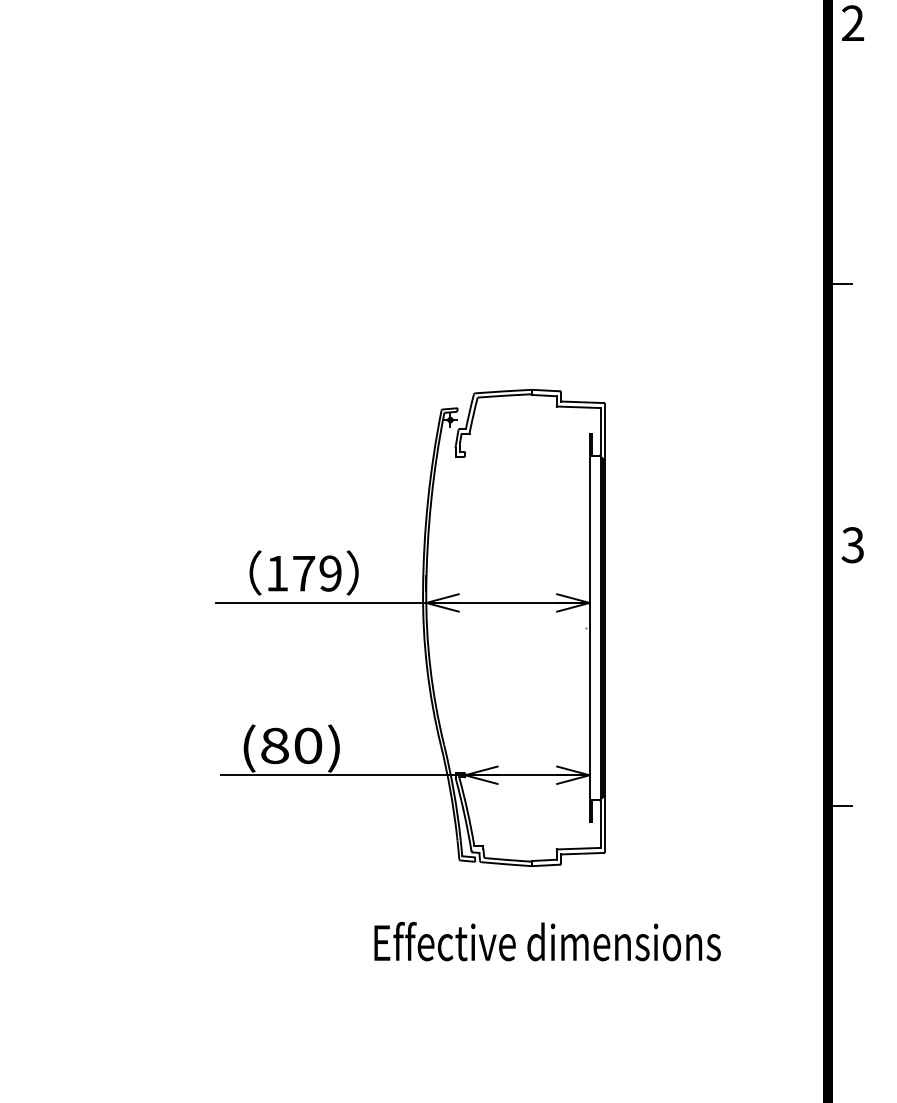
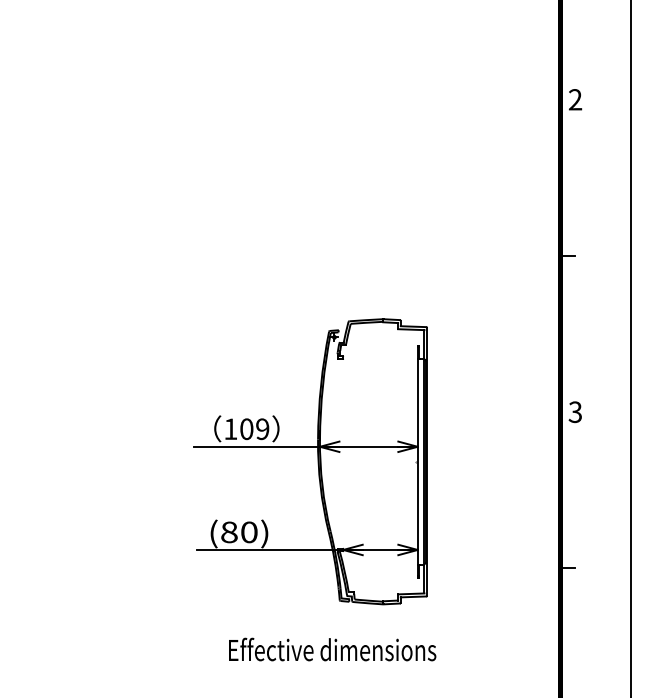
text: (303, 574) -> (246, 429), 179 -> 109
text: (547, 941) -> (332, 649), moved

